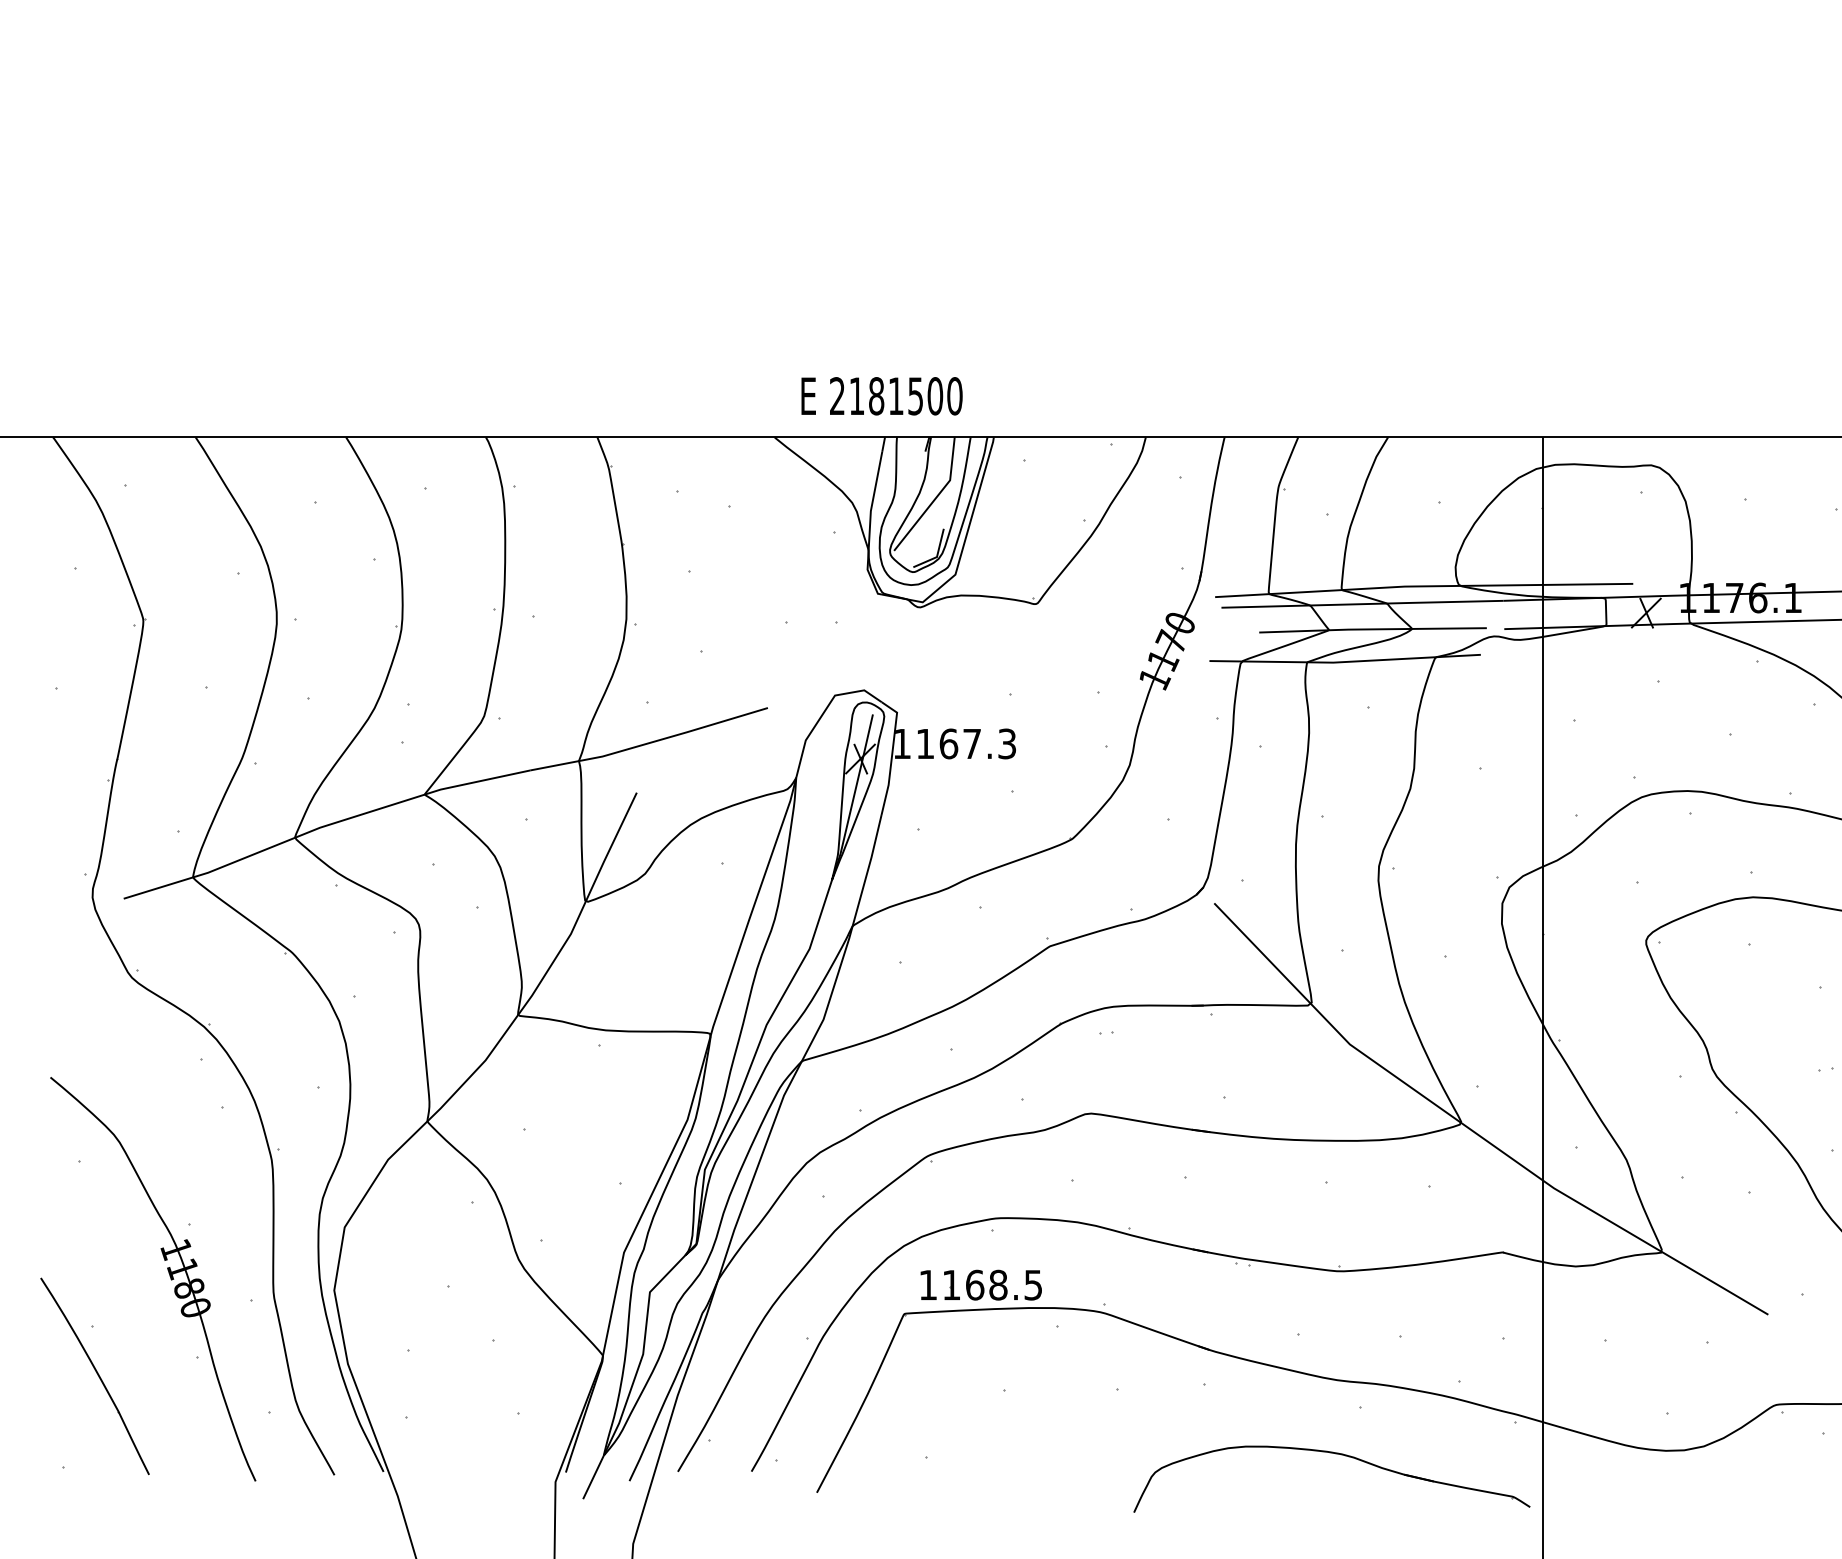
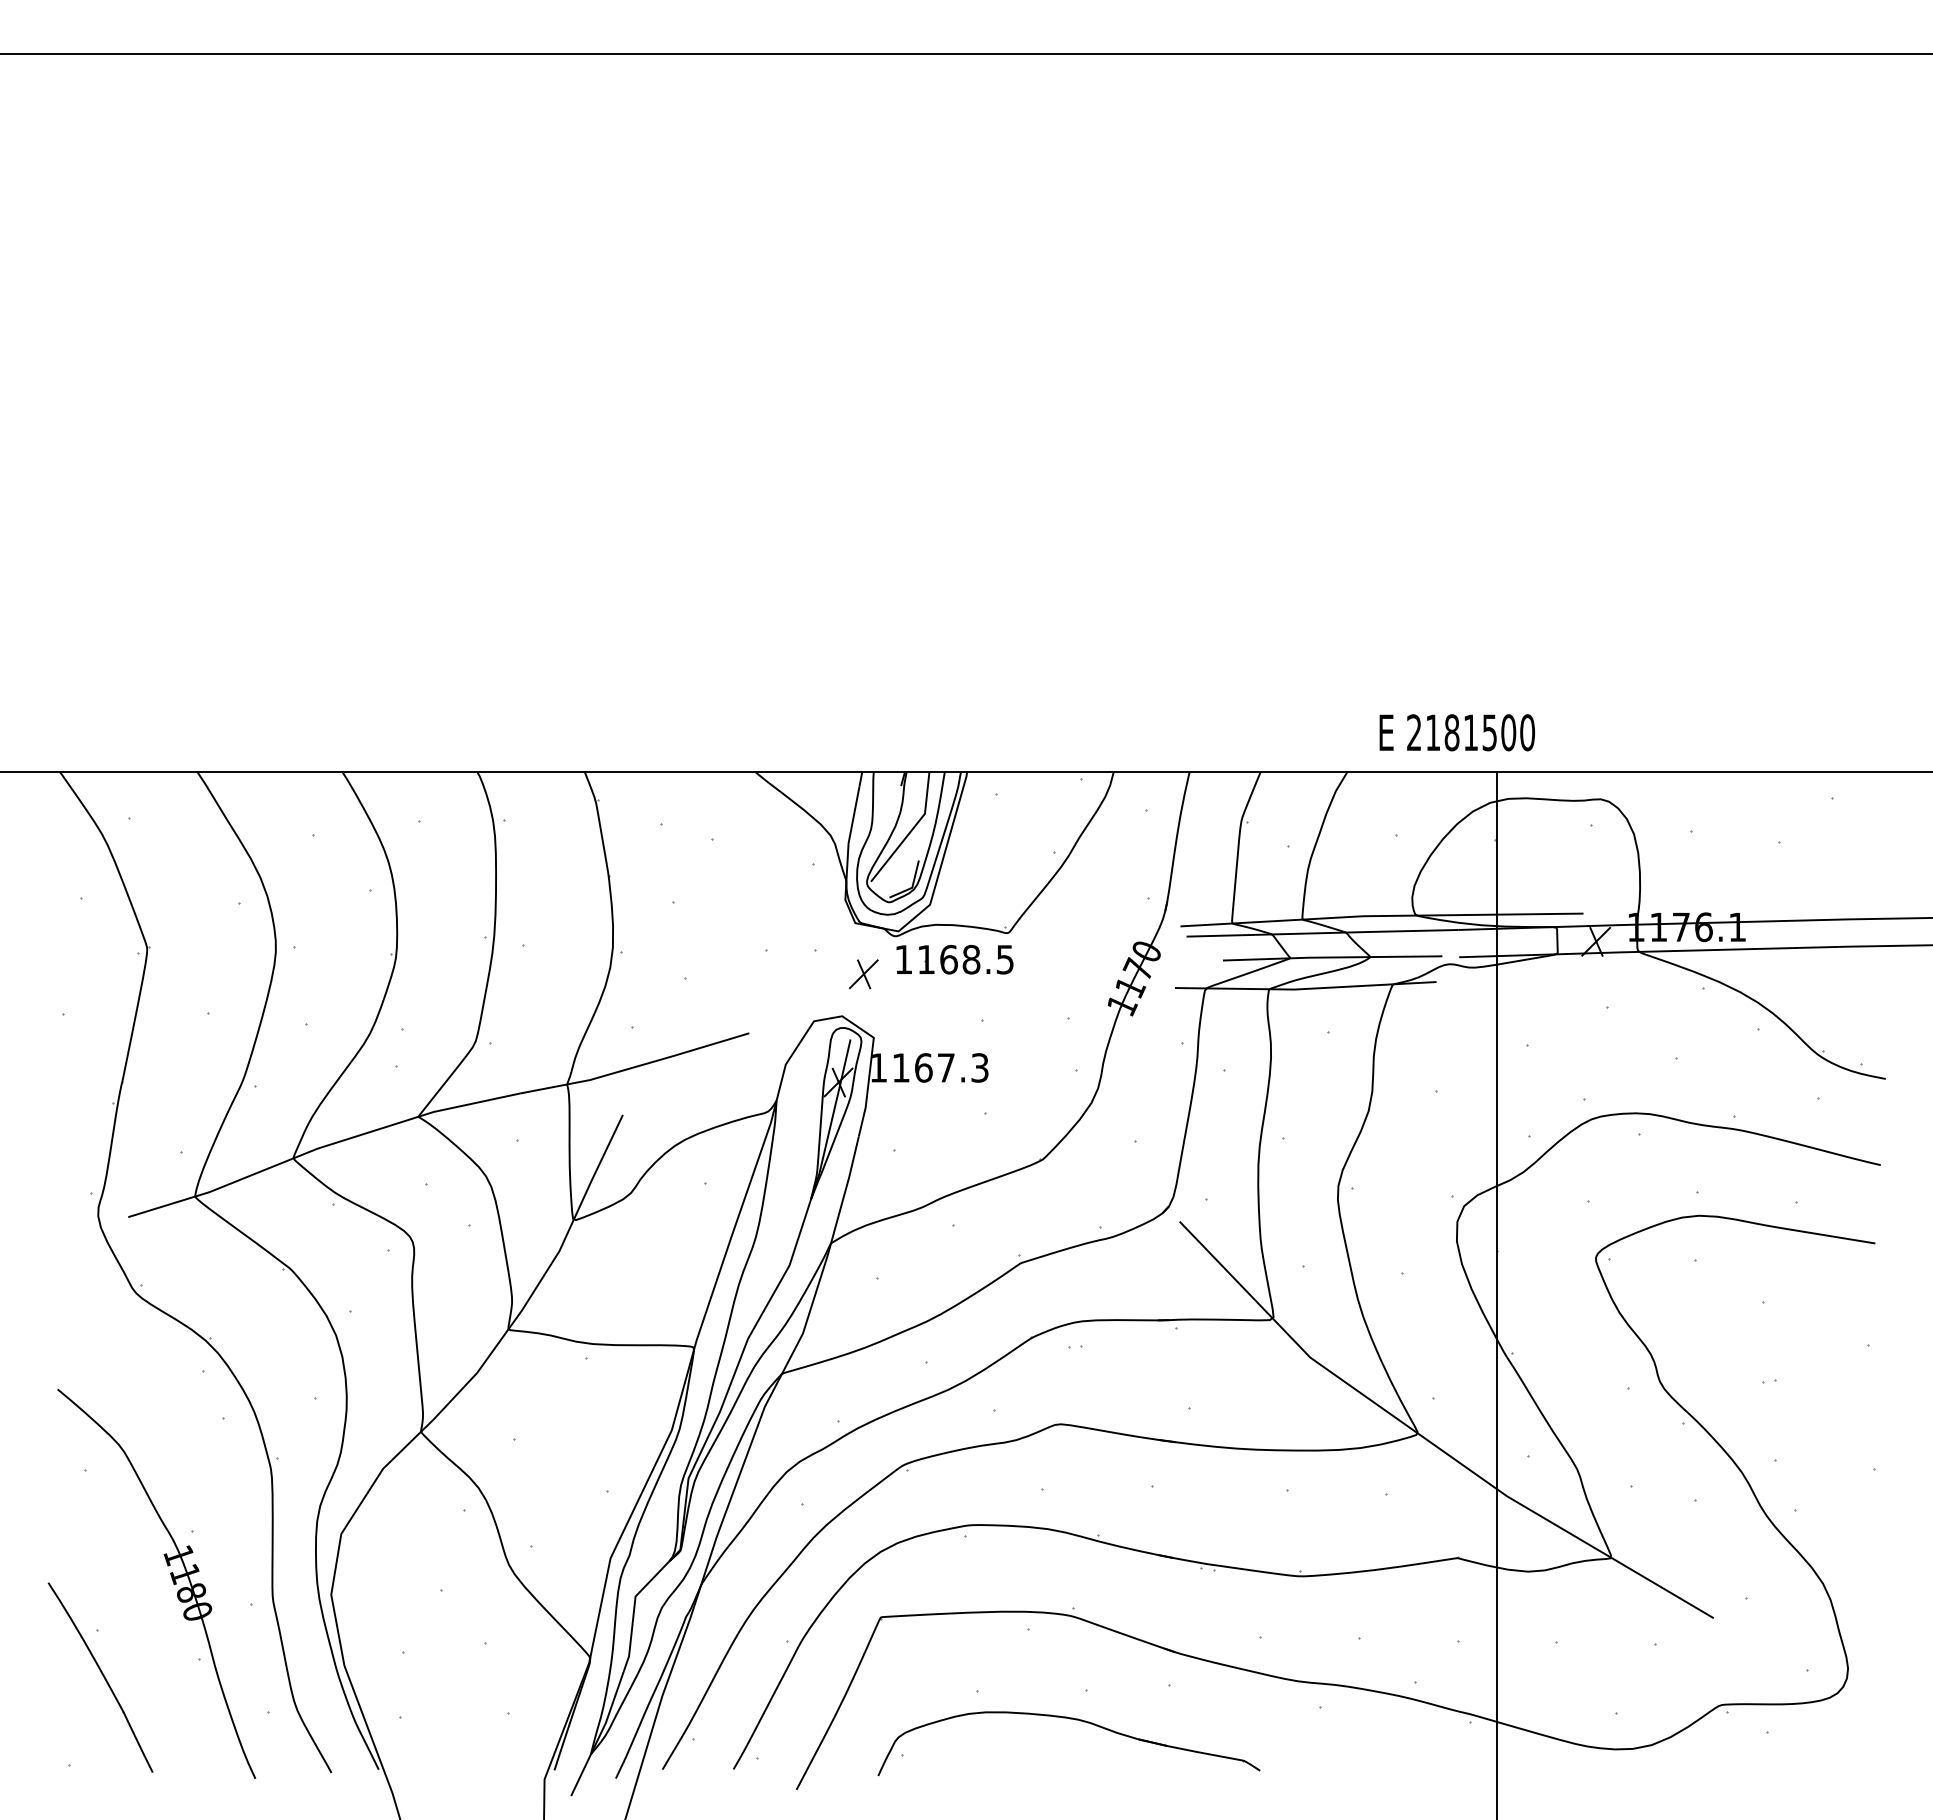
text: (882, 395) -> (1457, 732), moved
part: (886, 647) -> (863, 974), added
part: (980, 1284) -> (954, 959), moved
part: (1332, 1454) -> (1069, 1719), moved

